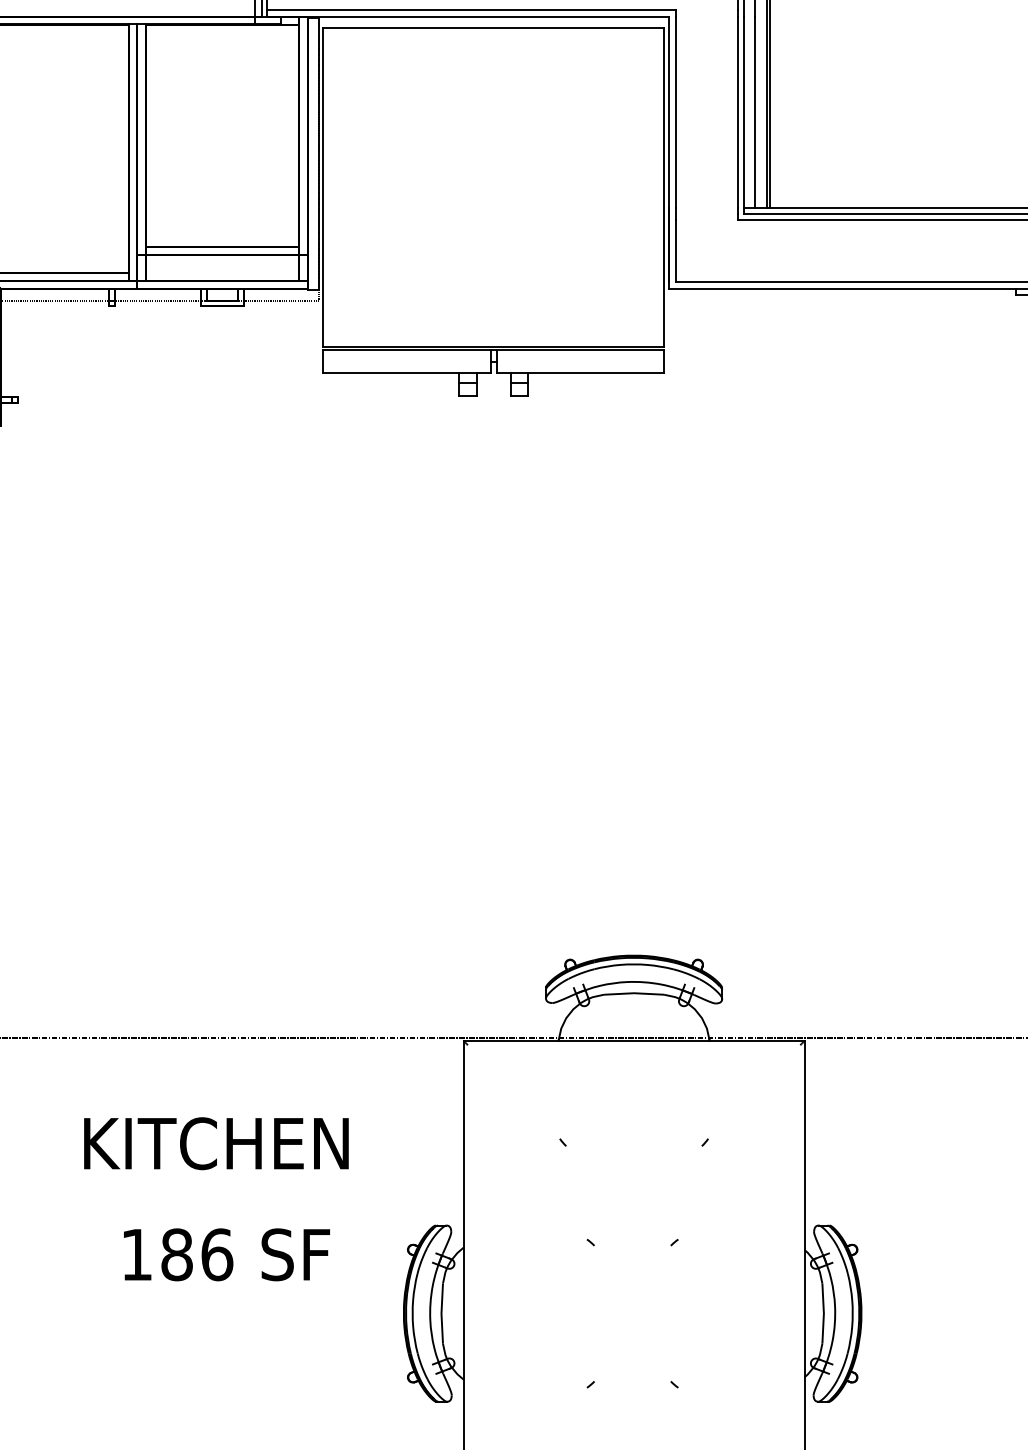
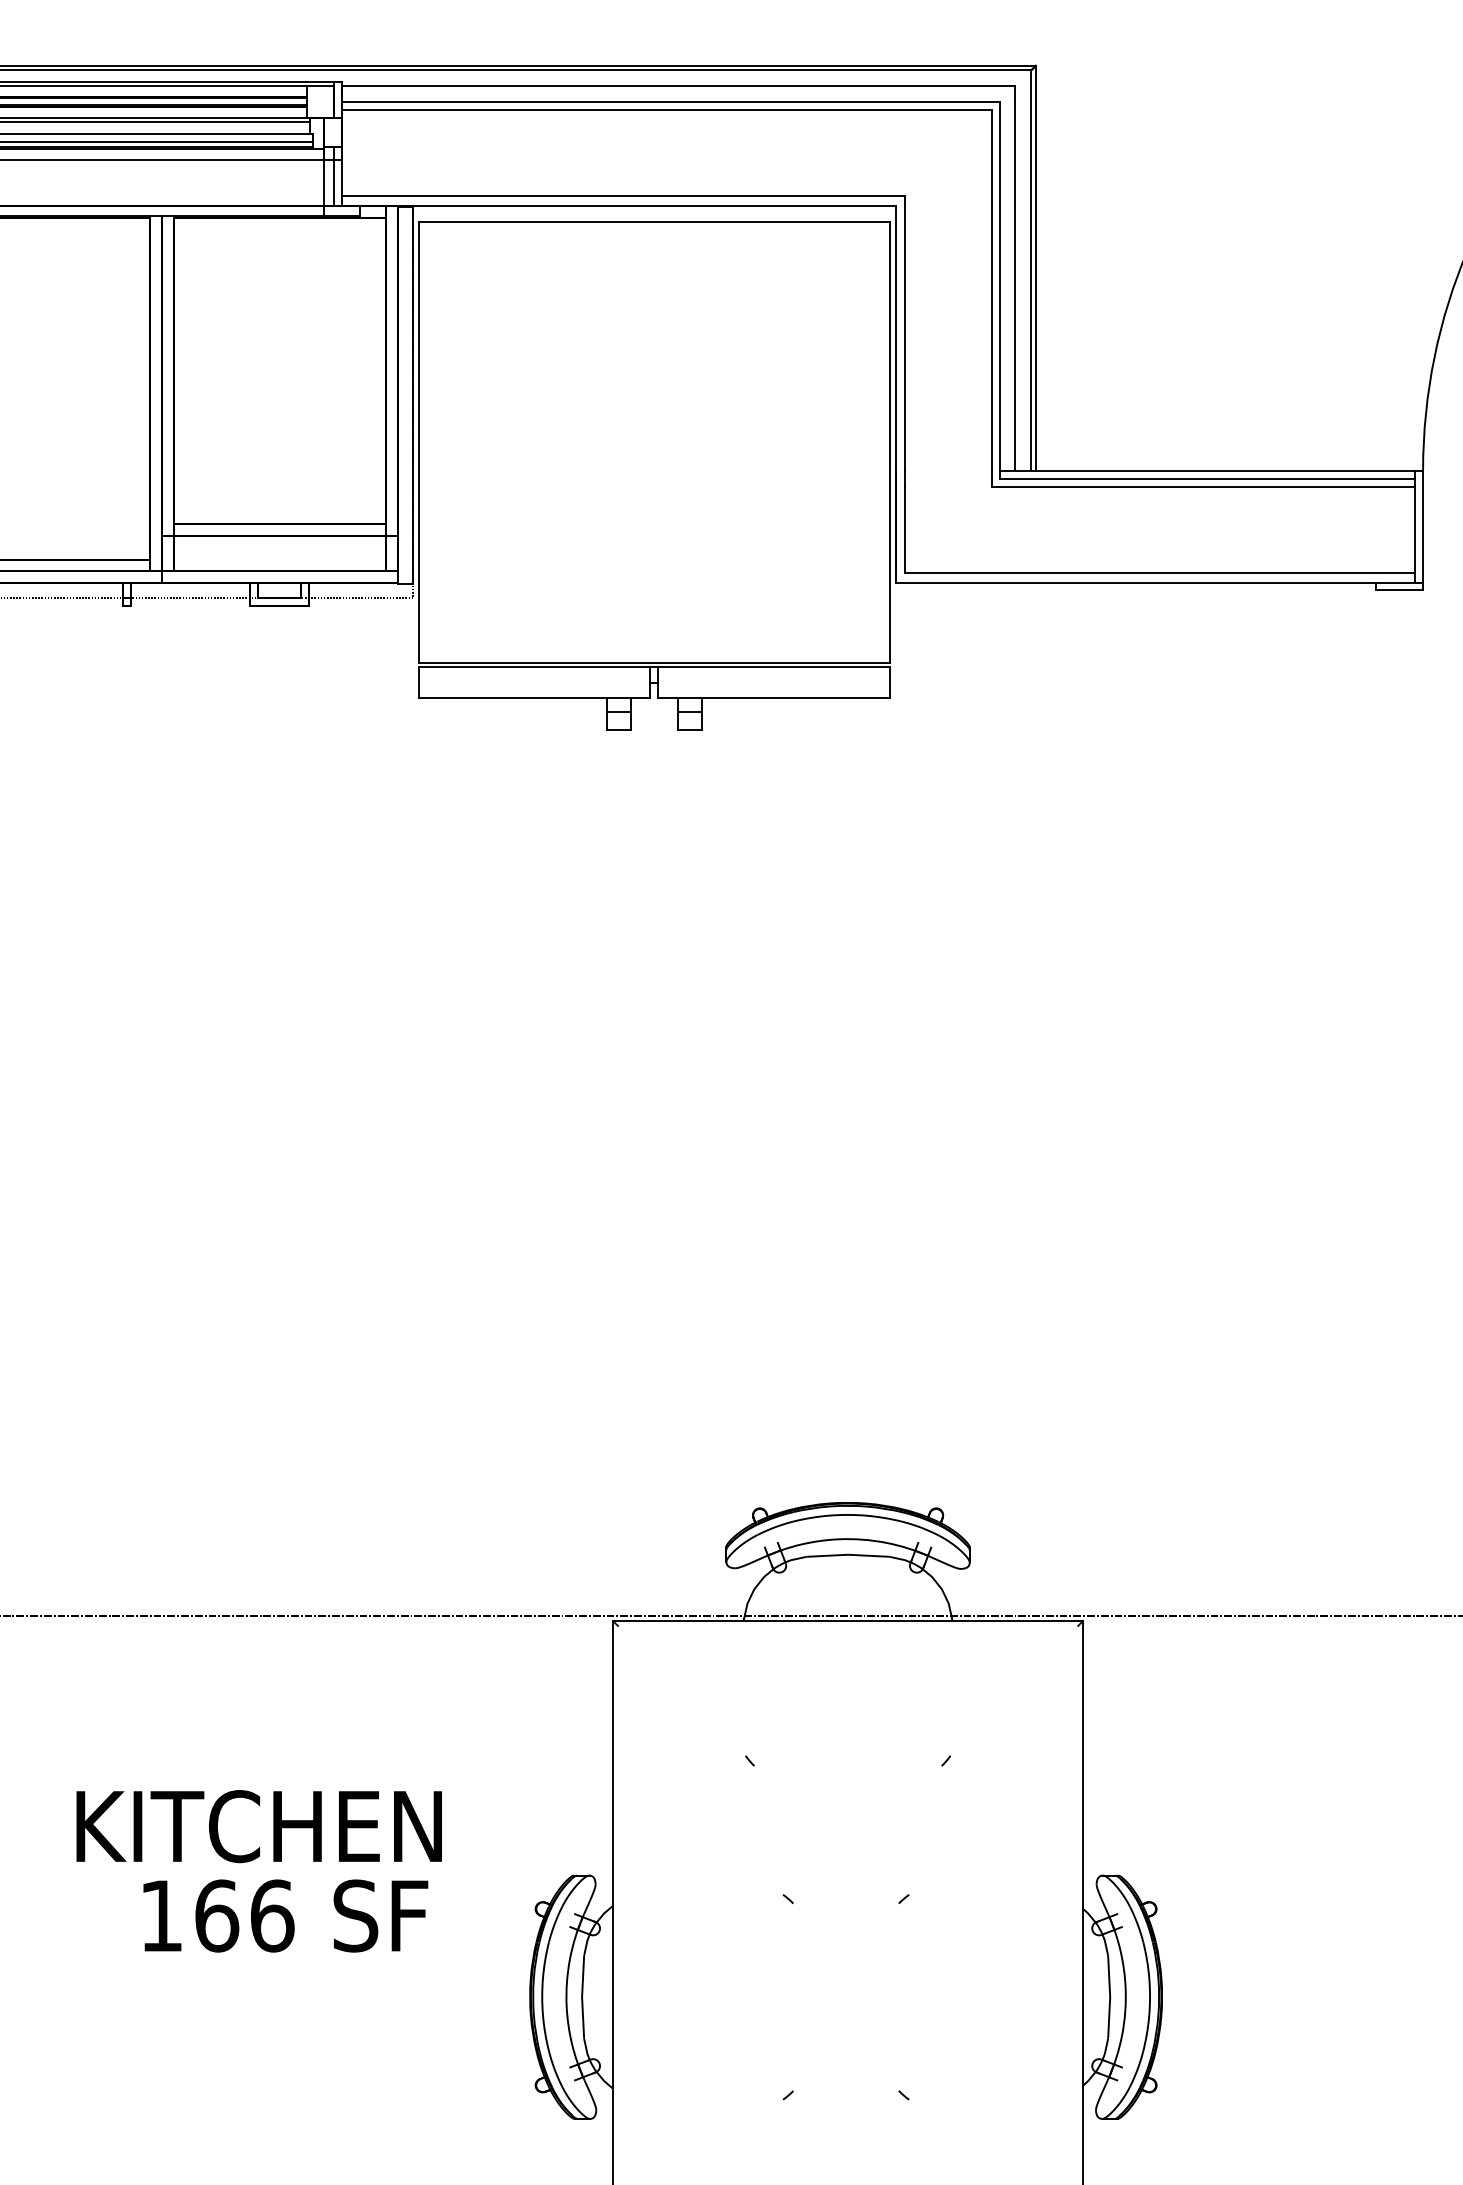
text: (215, 1143) -> (258, 1826), moved
text: (177, 1254) -> (217, 1915), 186 -> 166

